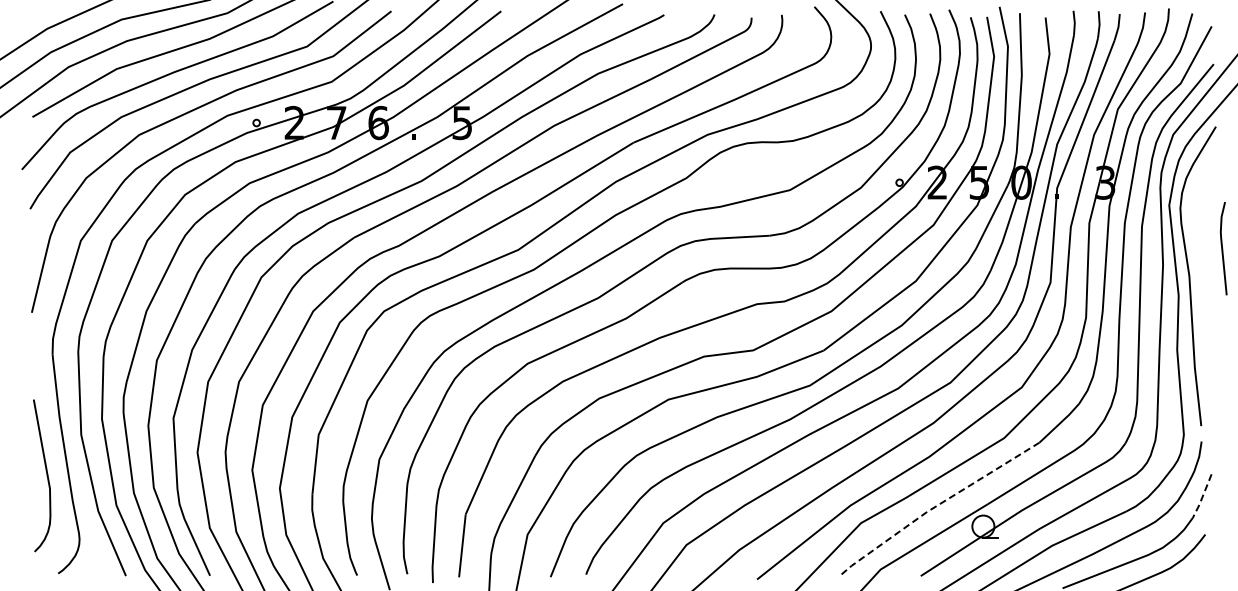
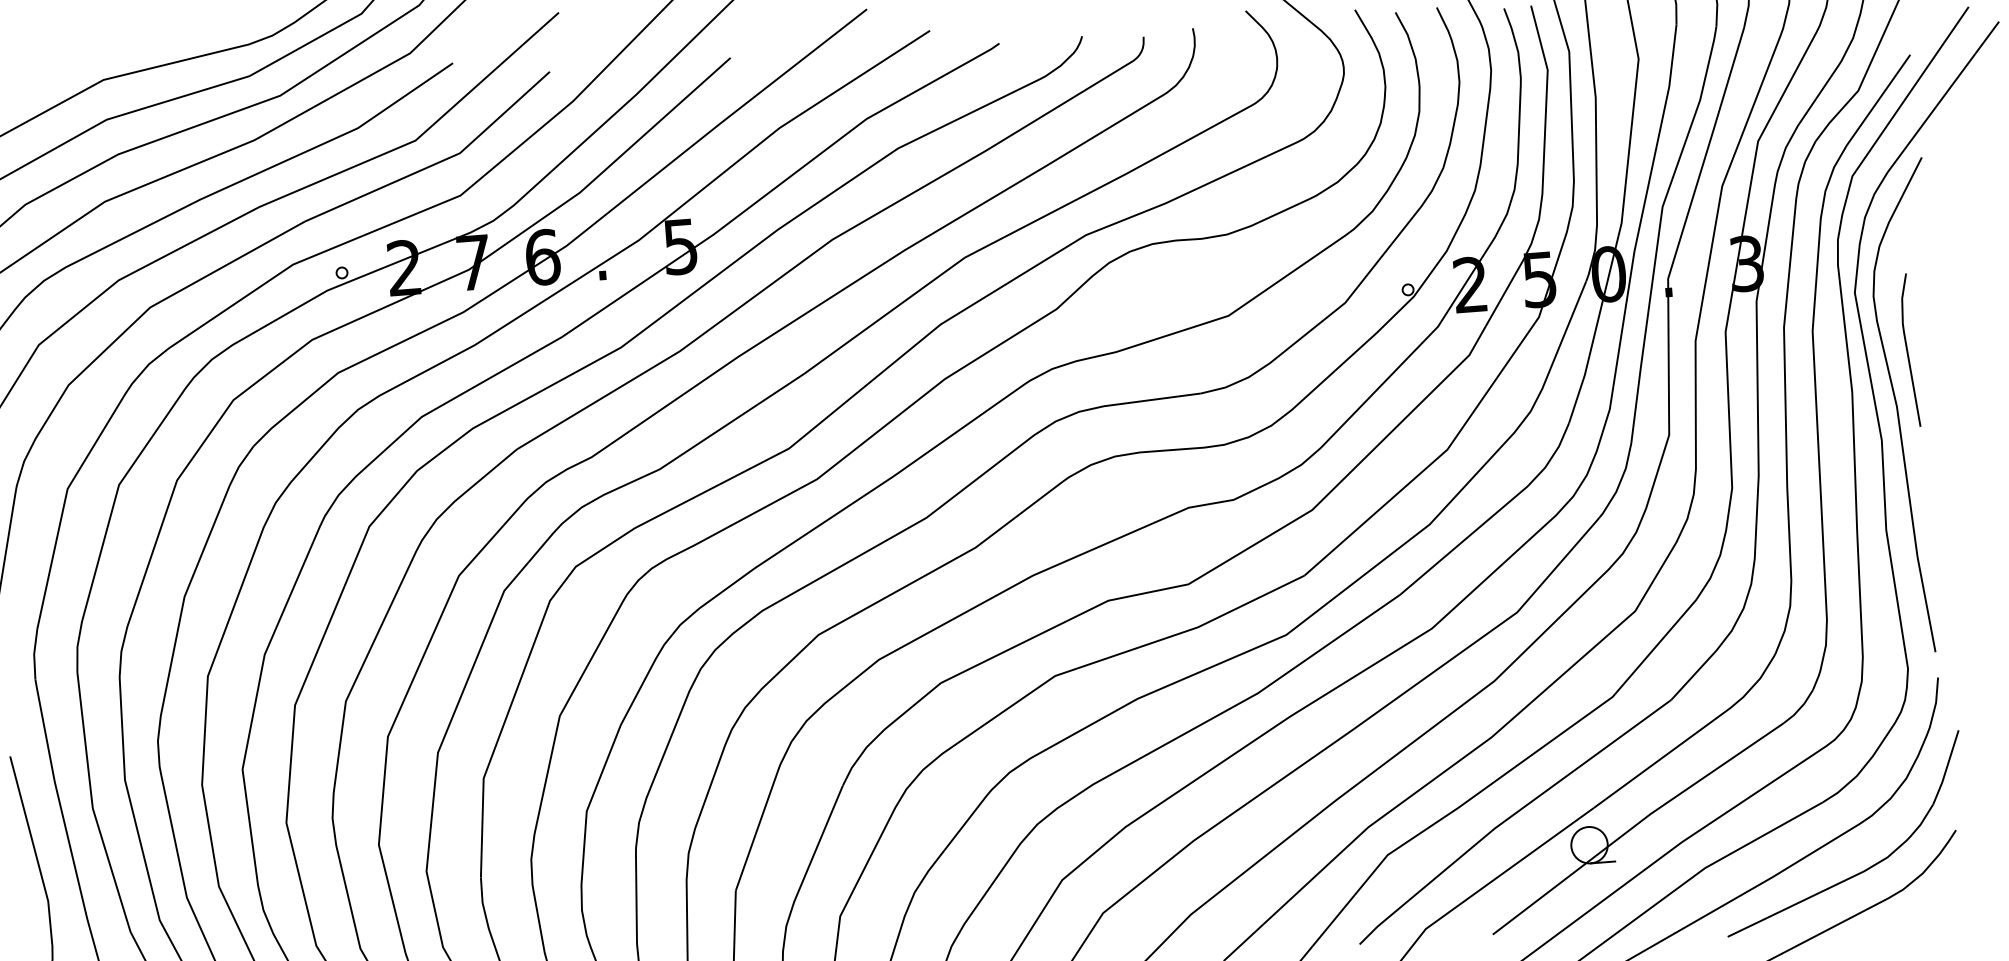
line: (1223, 248) -> (1909, 350), moved
line: (1202, 497) -> (1946, 769), dashed -> solid
line: (936, 506) -> (1509, 818), dashed -> solid

